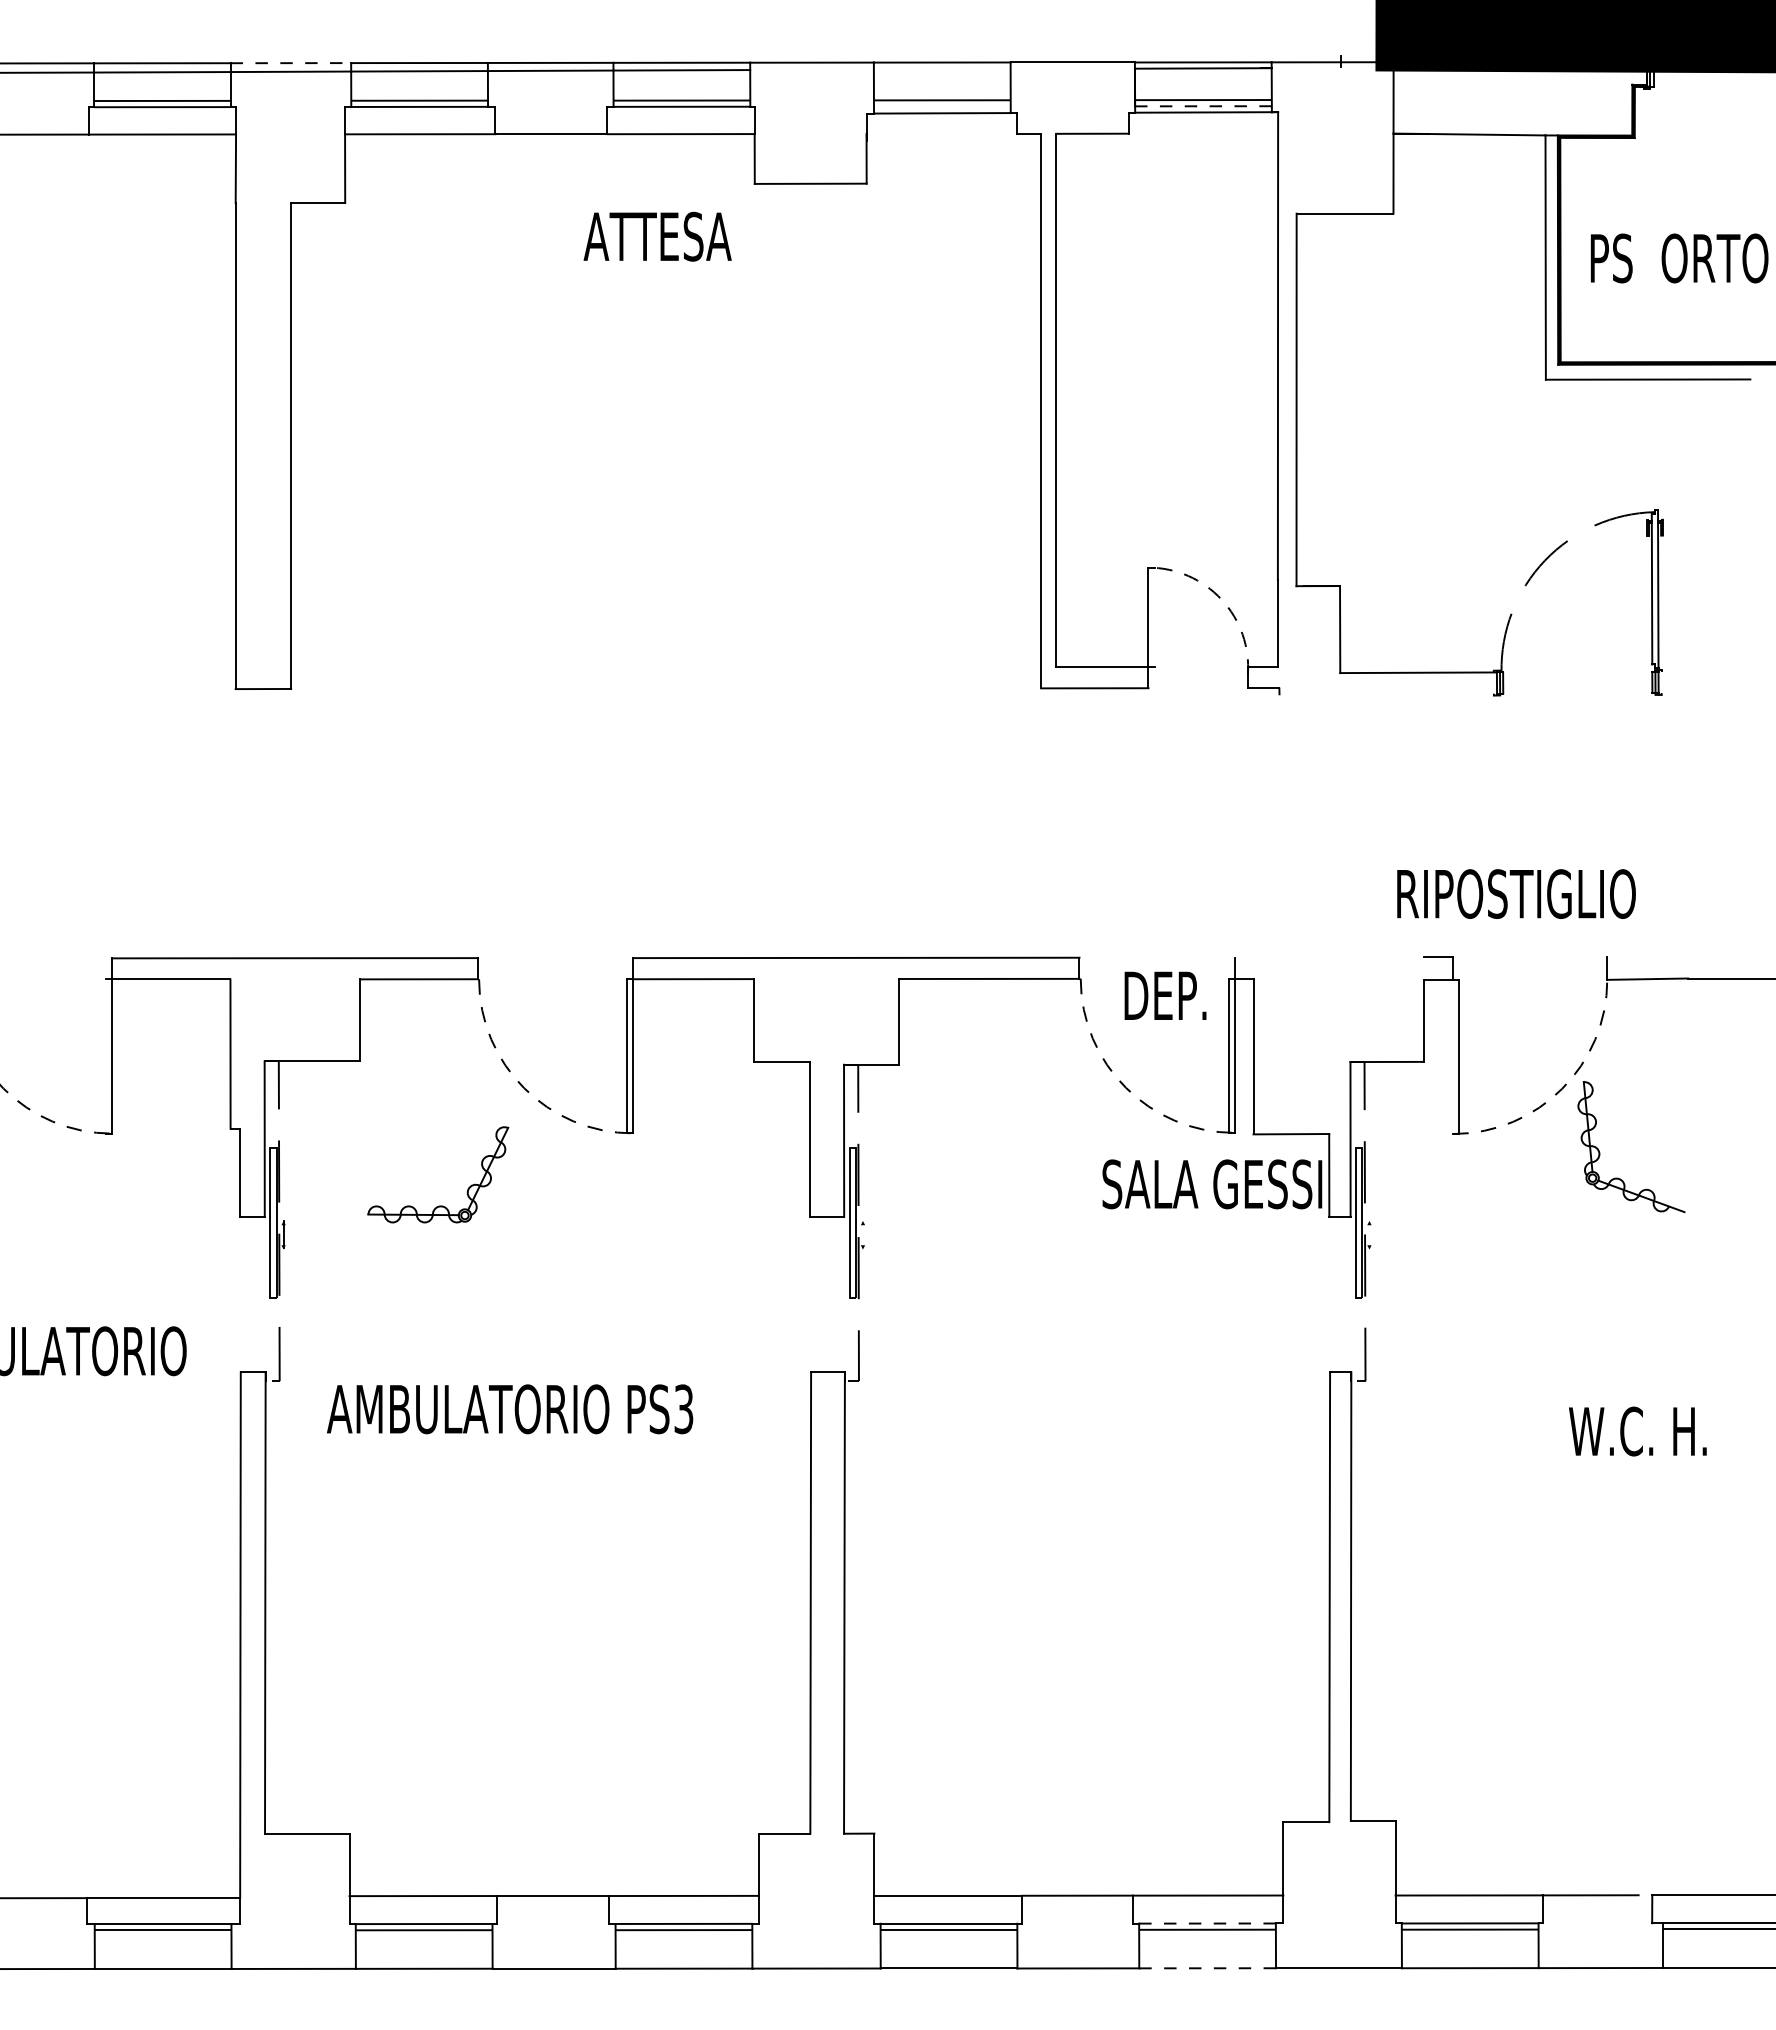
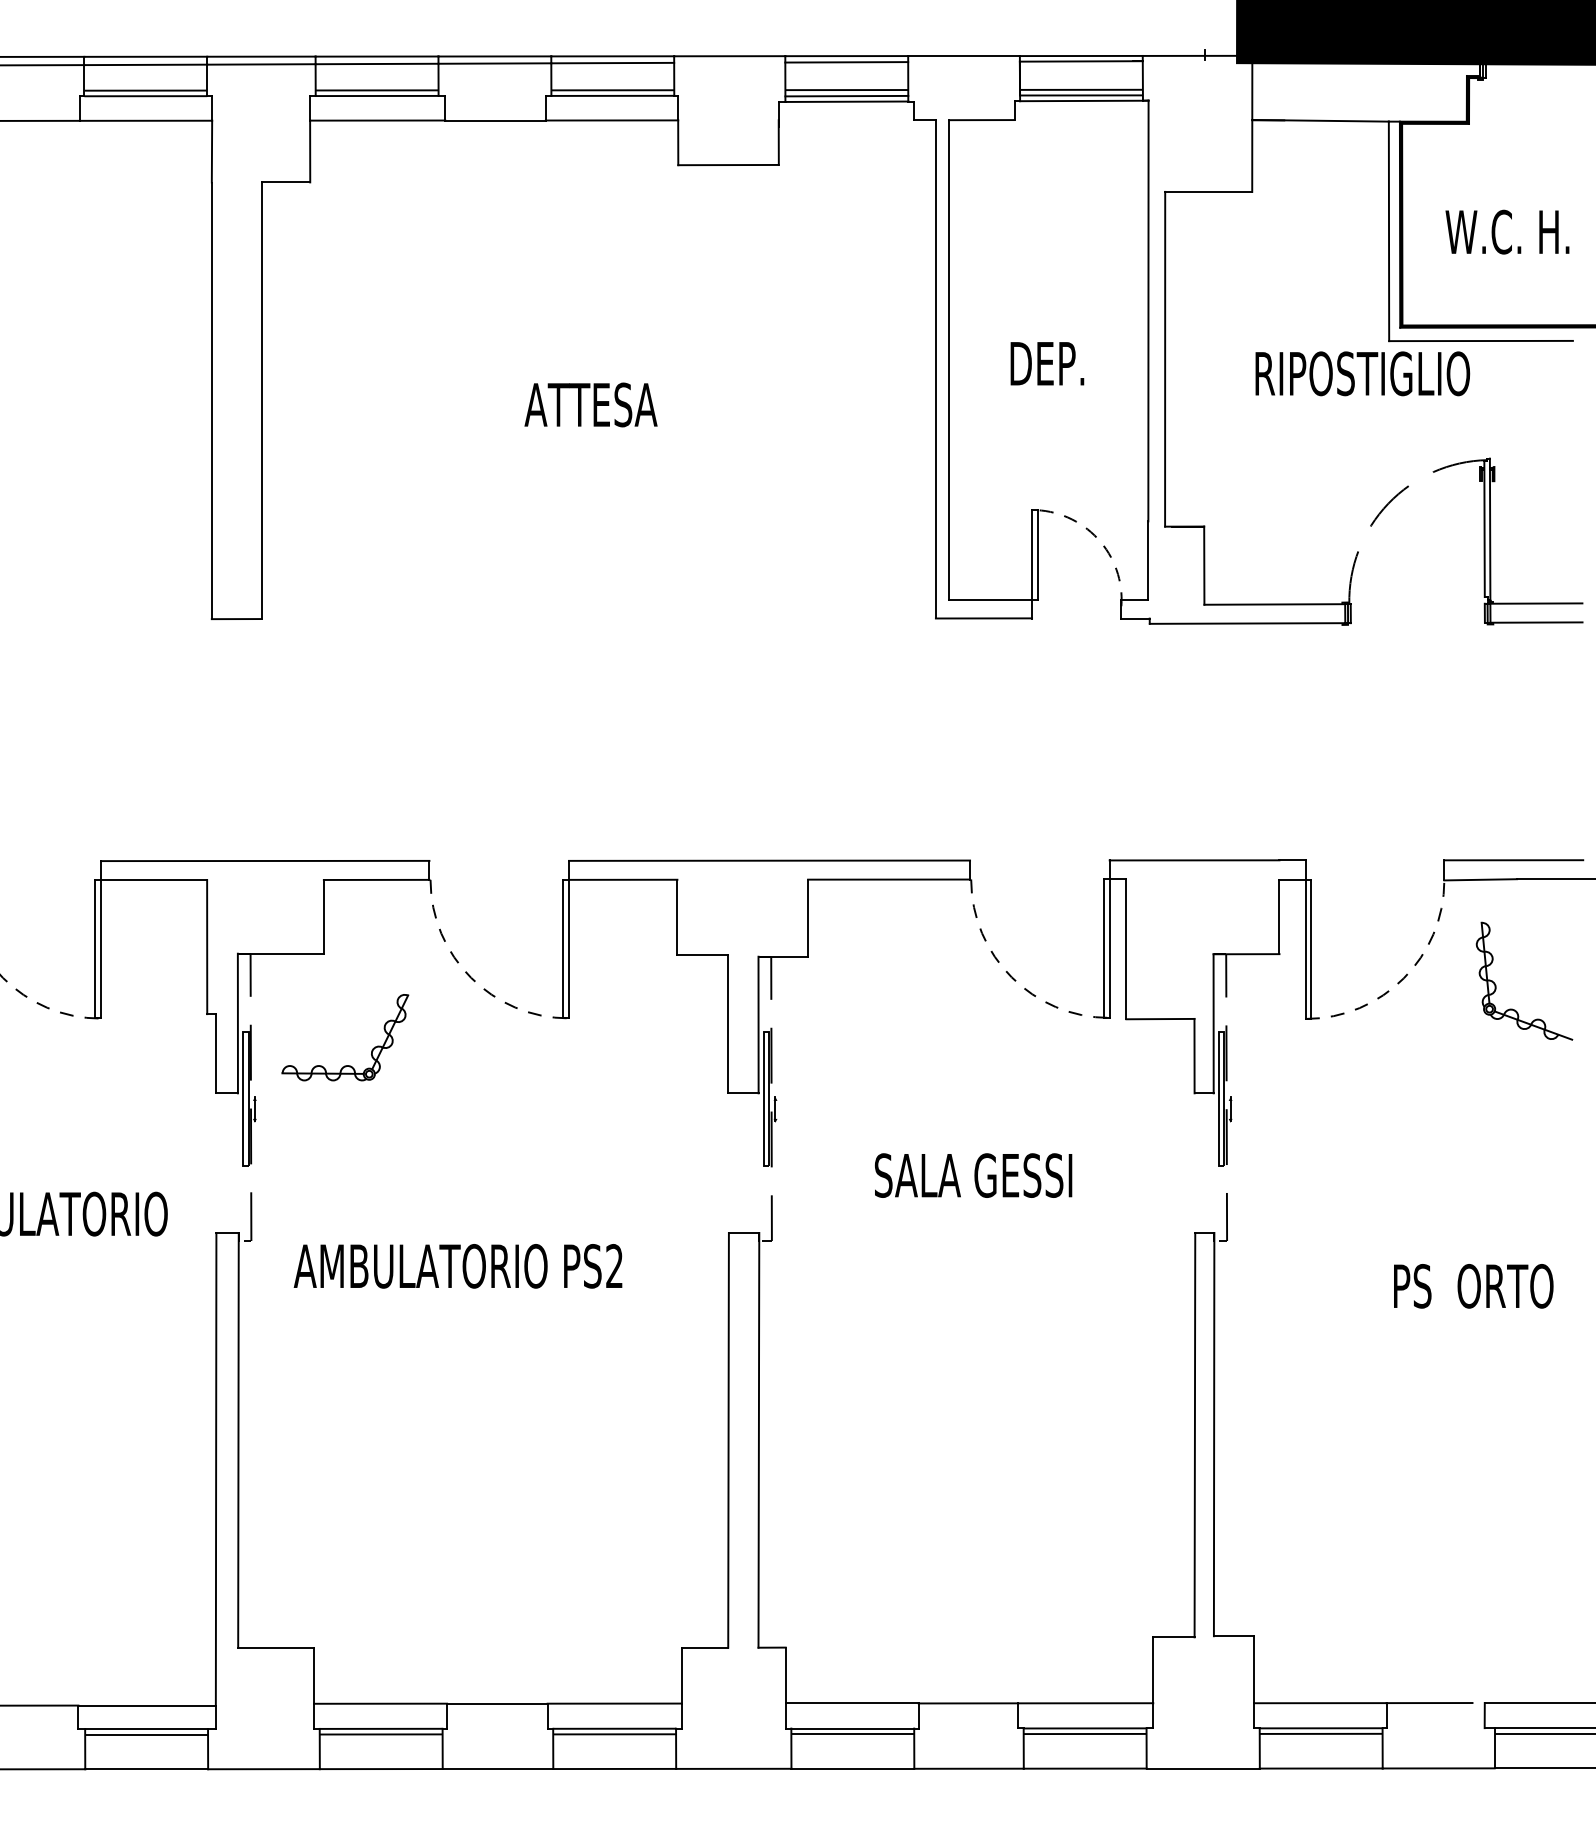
line: (291, 63) -> (261, 56), dashed -> solid
line: (941, 69) -> (846, 62), added
line: (942, 106) -> (846, 95), added
line: (1203, 106) -> (1081, 95), dashed -> solid
text: (657, 236) -> (590, 404), moved
text: (1679, 258) -> (1509, 232), PS  ORTO -> W.C. H.
line: (1154, 617) -> (1037, 554), added
line: (1709, 671) -> (1536, 603), added
line: (1709, 692) -> (1536, 622), added
line: (1388, 693) -> (1247, 623), added
text: (1516, 893) -> (1362, 373), moved
line: (1328, 957) -> (1193, 860), added
line: (1684, 957) -> (1513, 860), added
text: (1165, 995) -> (1047, 363), moved
line: (106, 1056) -> (95, 949), added
line: (1453, 1056) -> (1306, 949), added
part: (1600, 1152) -> (1496, 986), moved
text: (1212, 1184) -> (973, 1175), moved
part: (438, 1205) -> (345, 1065), moved
line: (862, 1233) -> (775, 1108), added
line: (1369, 1233) -> (1230, 1108), added
text: (683, 1409) -> (614, 1266), PS3 -> PS2
text: (1639, 1431) -> (1473, 1286), W.C. H. -> PS  ORTO
line: (1208, 1923) -> (1086, 1728), dashed -> solid
line: (1208, 1968) -> (1086, 1768), dashed -> solid

